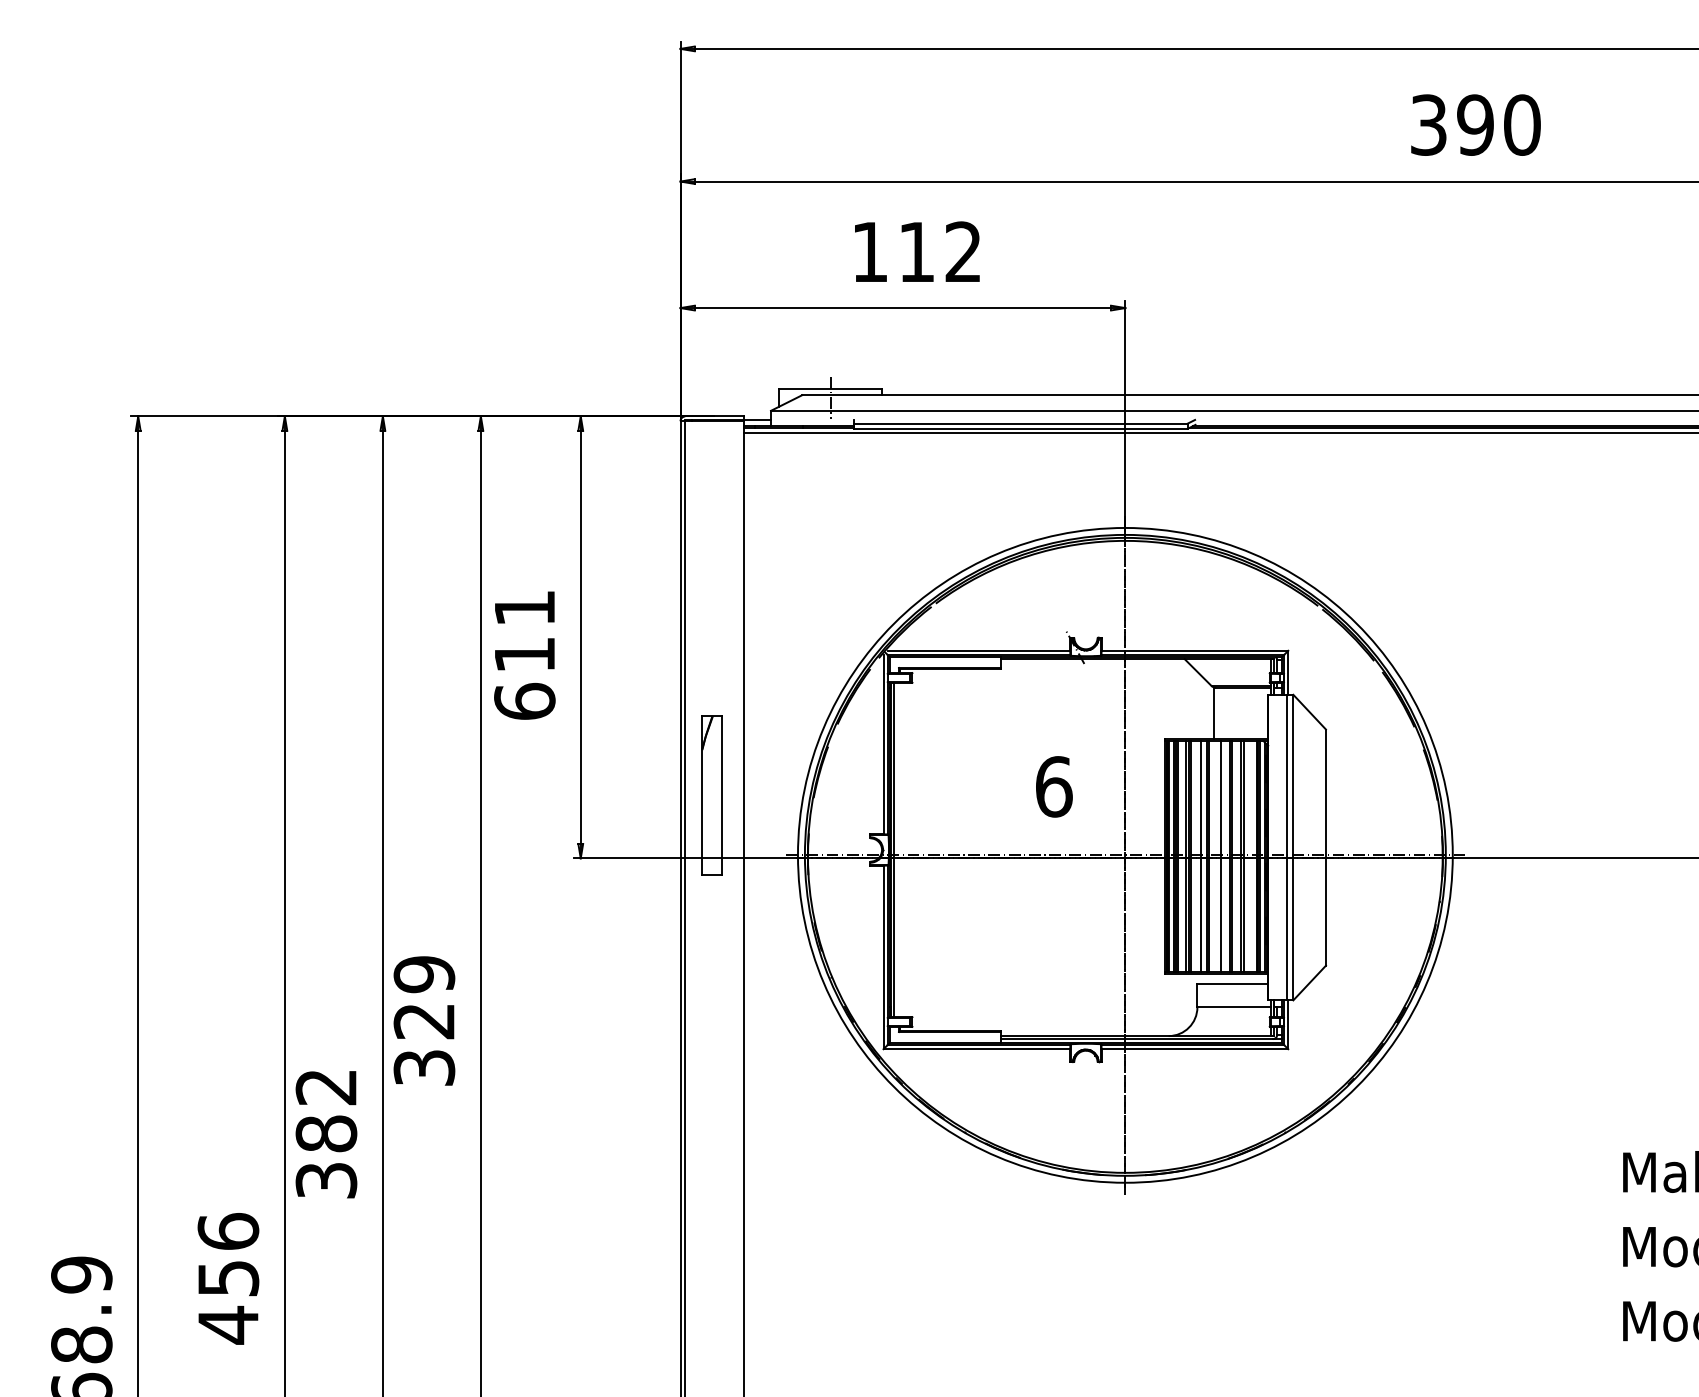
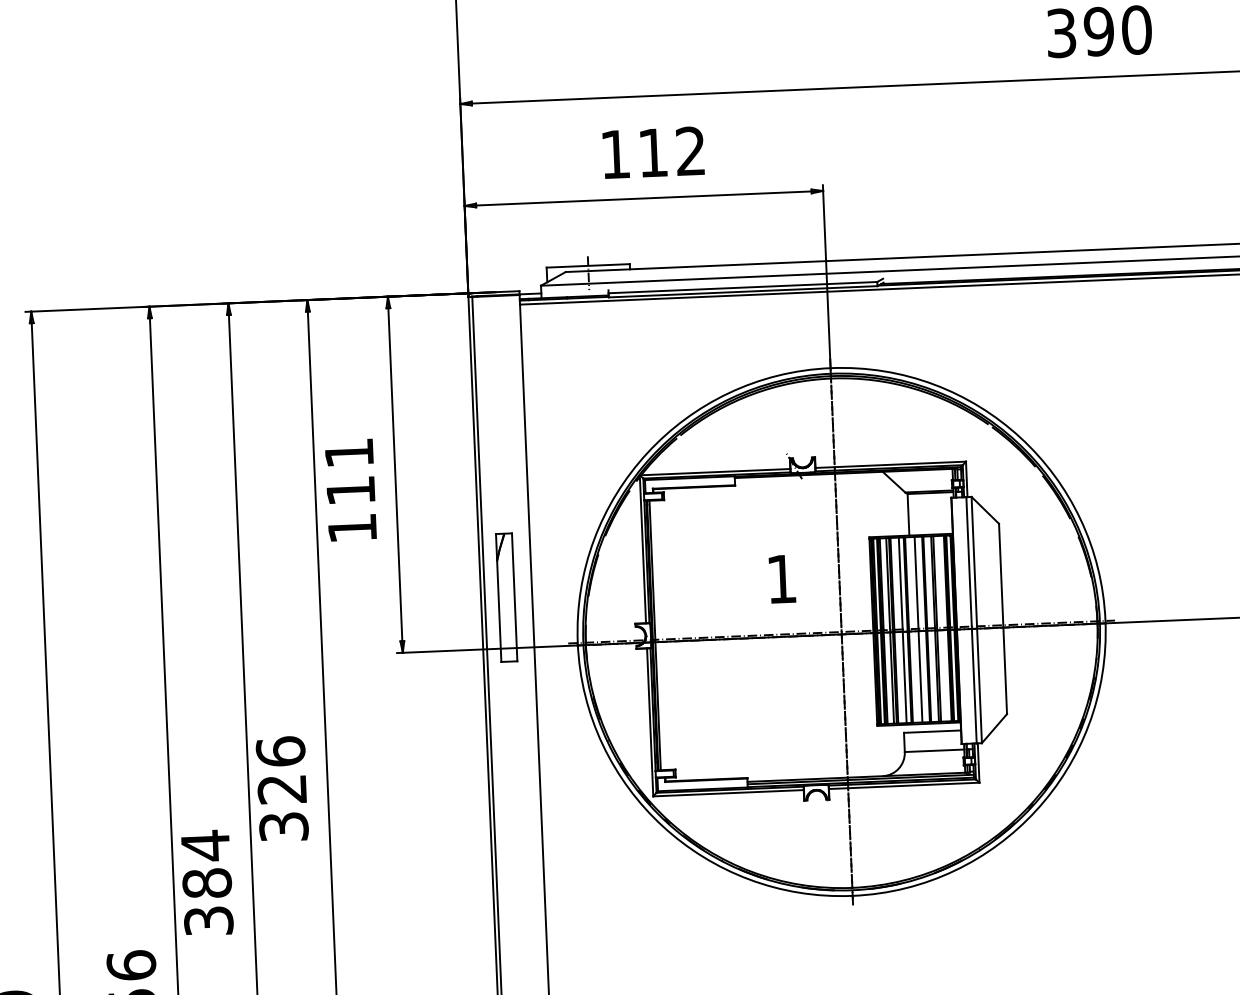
text: (524, 700) -> (352, 527), 611 -> 111
text: (1054, 786) -> (782, 578), 6 -> 1
text: (424, 974) -> (280, 751), 329 -> 326
text: (325, 1086) -> (204, 845), 382 -> 384

